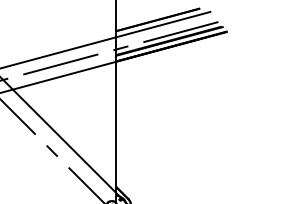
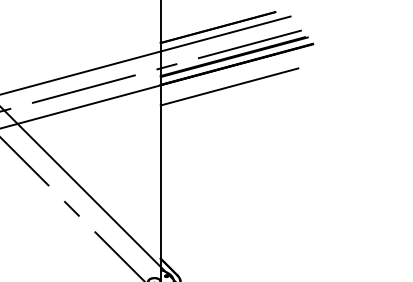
line: (166, 62) -> (229, 86), added

